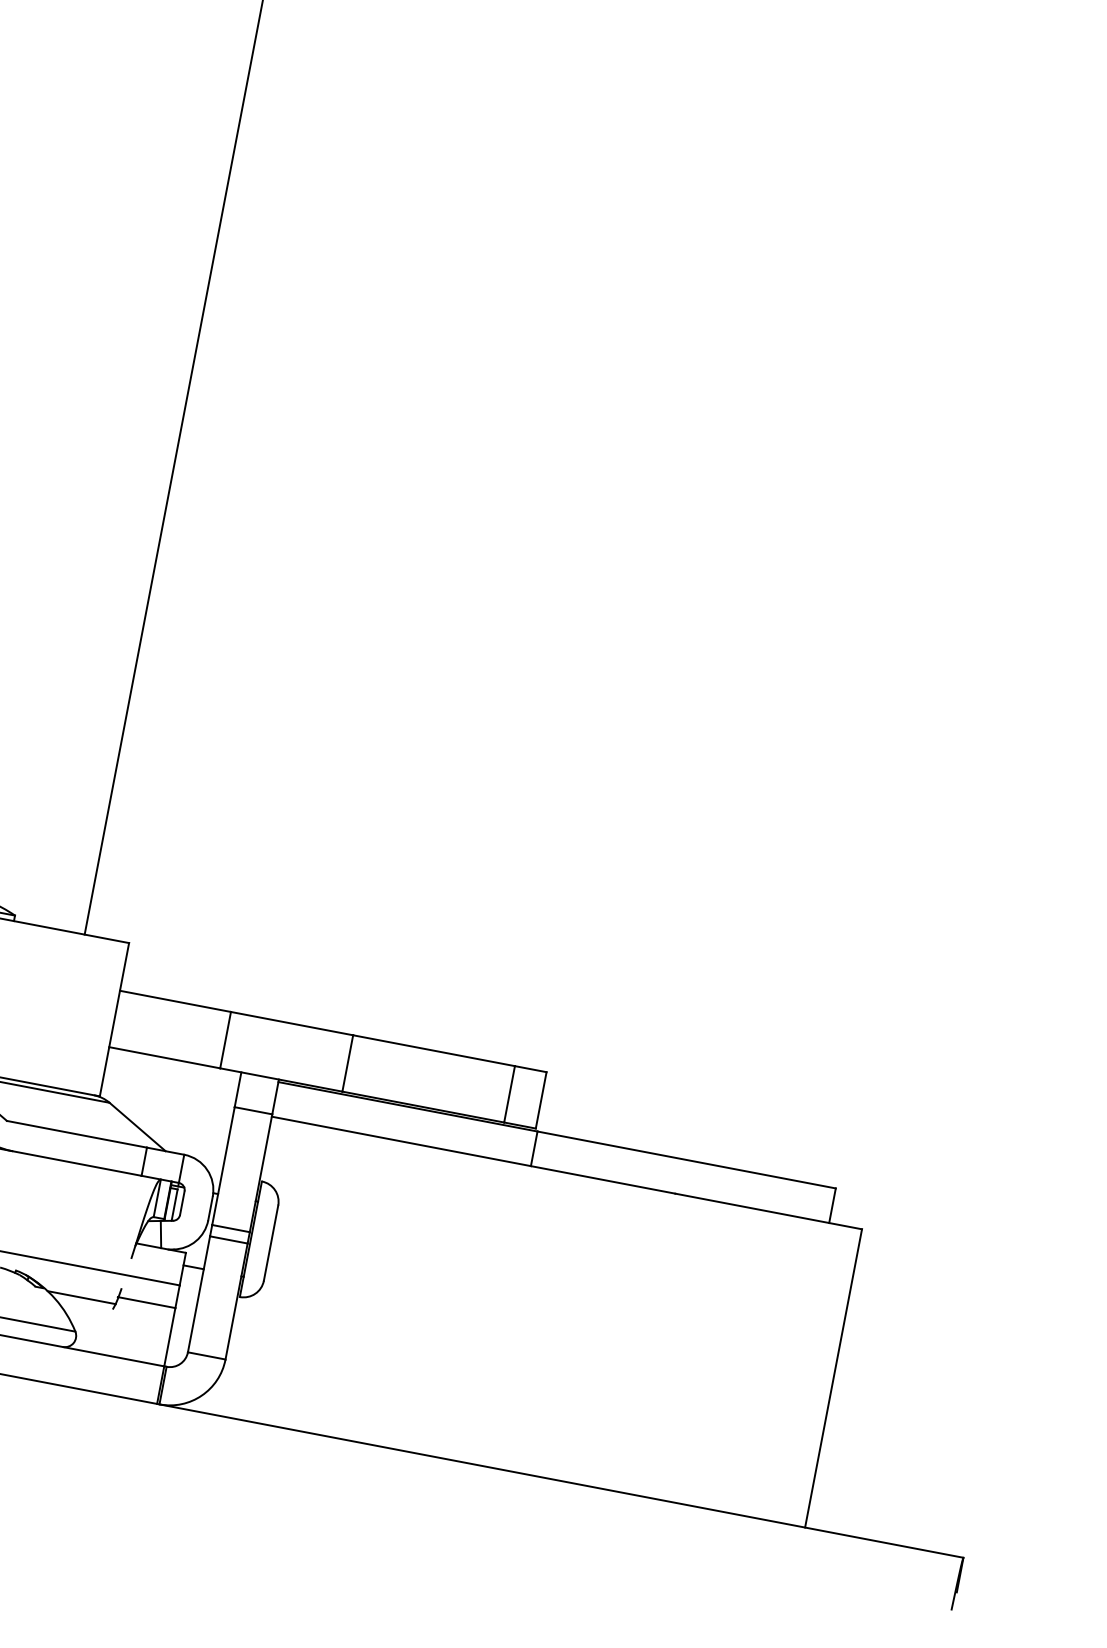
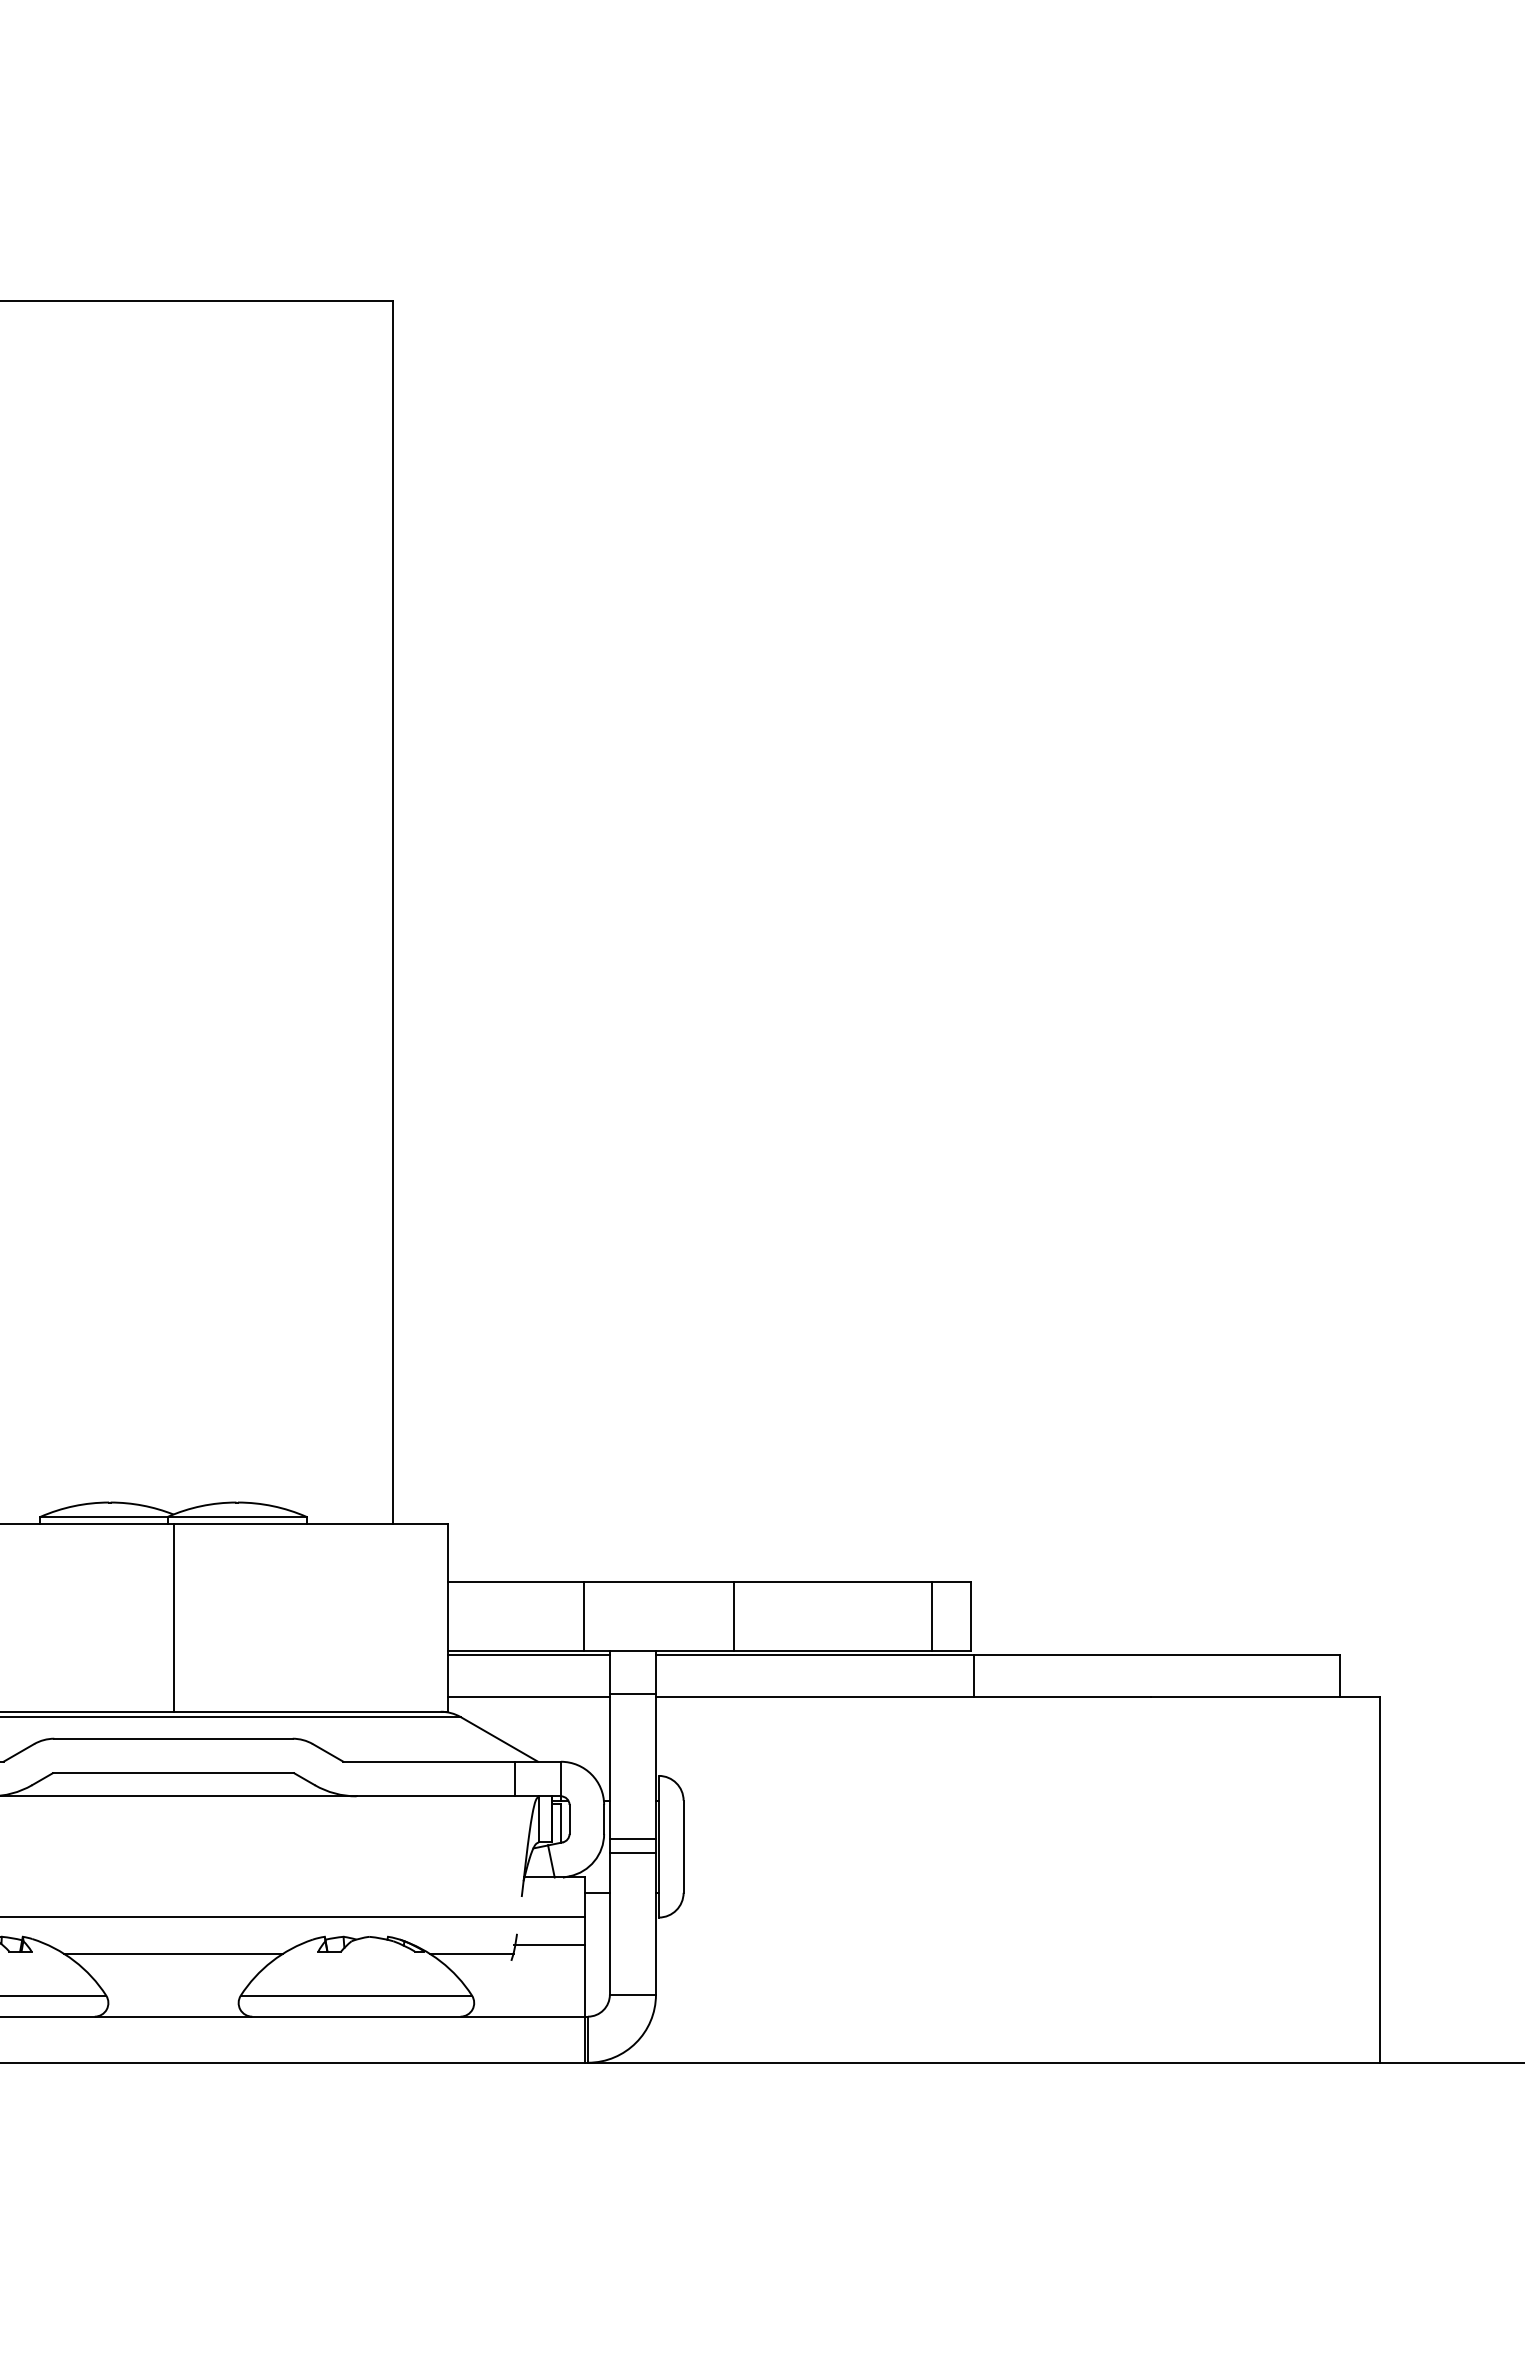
line: (174, 1062) -> (528, 1654), added
line: (167, 1096) -> (528, 1696), added

